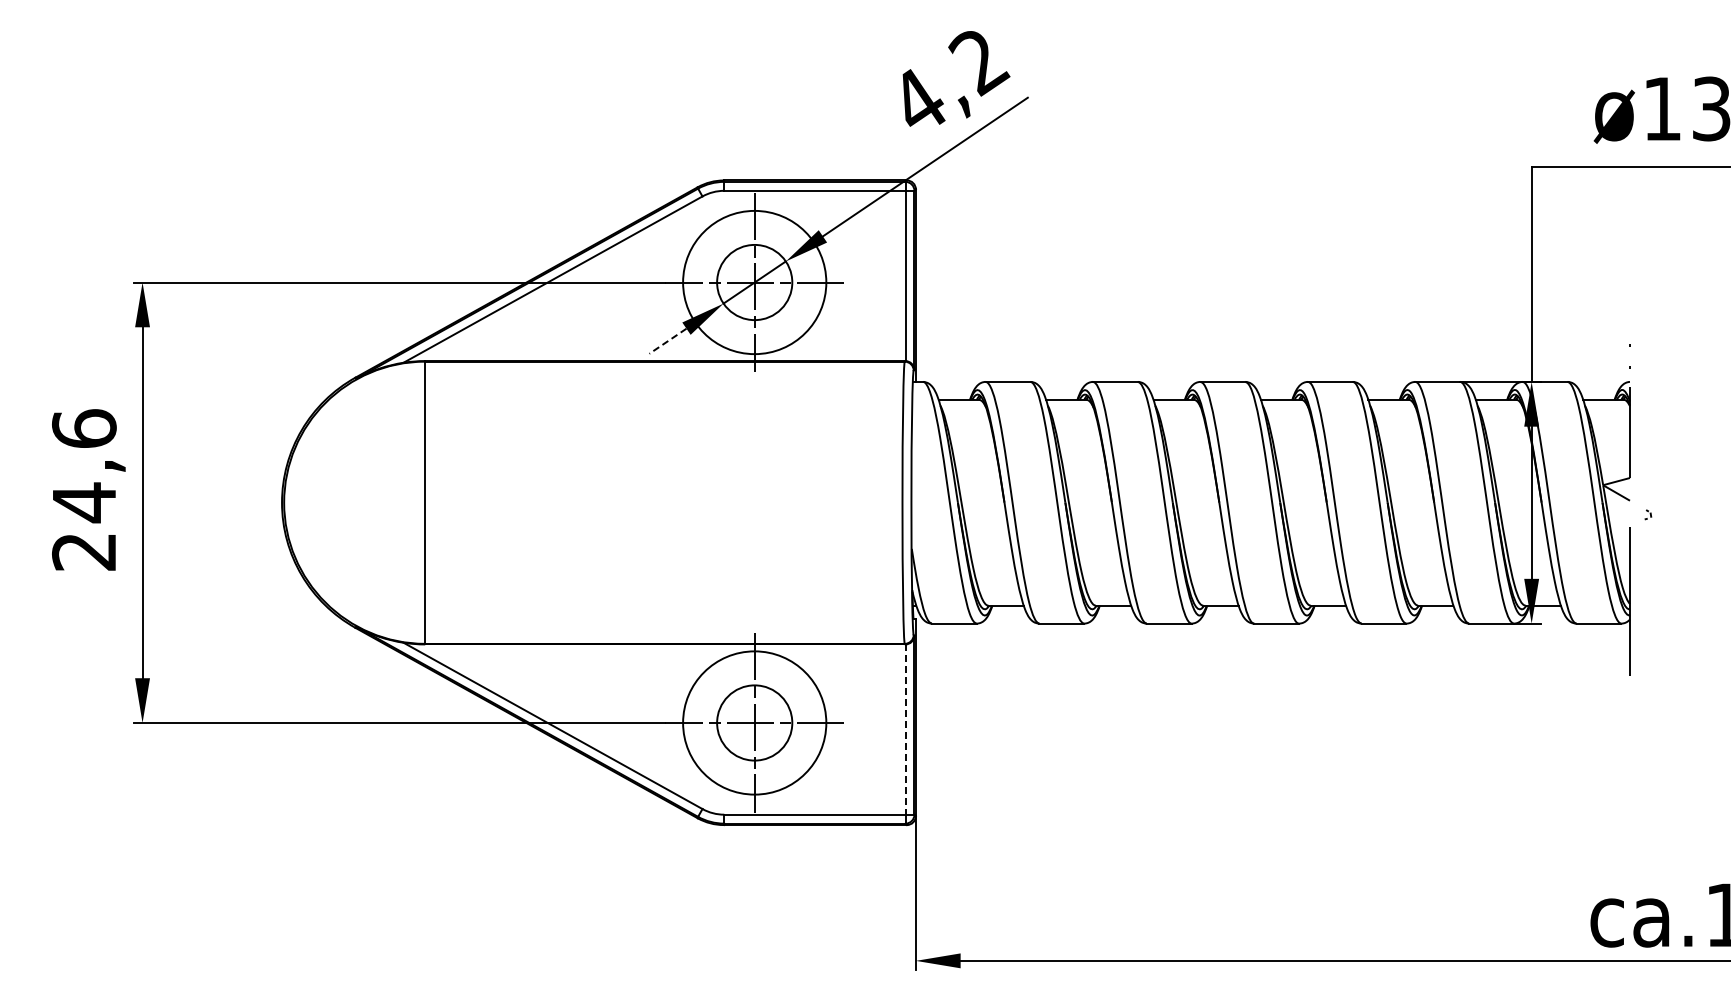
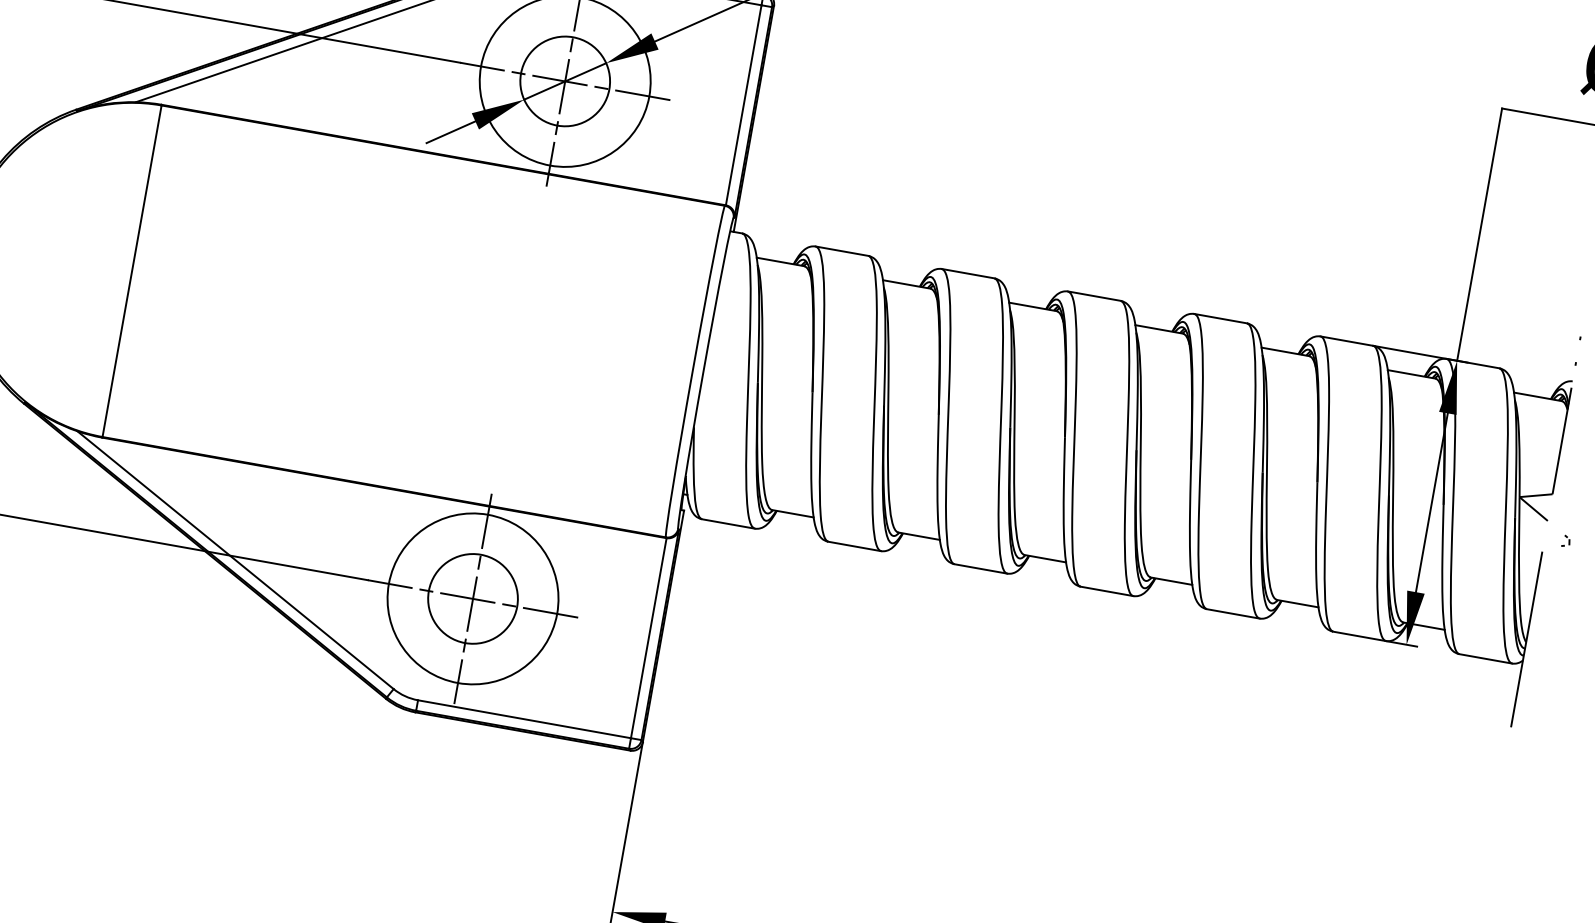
line: (667, 341) -> (450, 132), dashed -> solid
line: (905, 730) -> (648, 639), dashed -> solid

